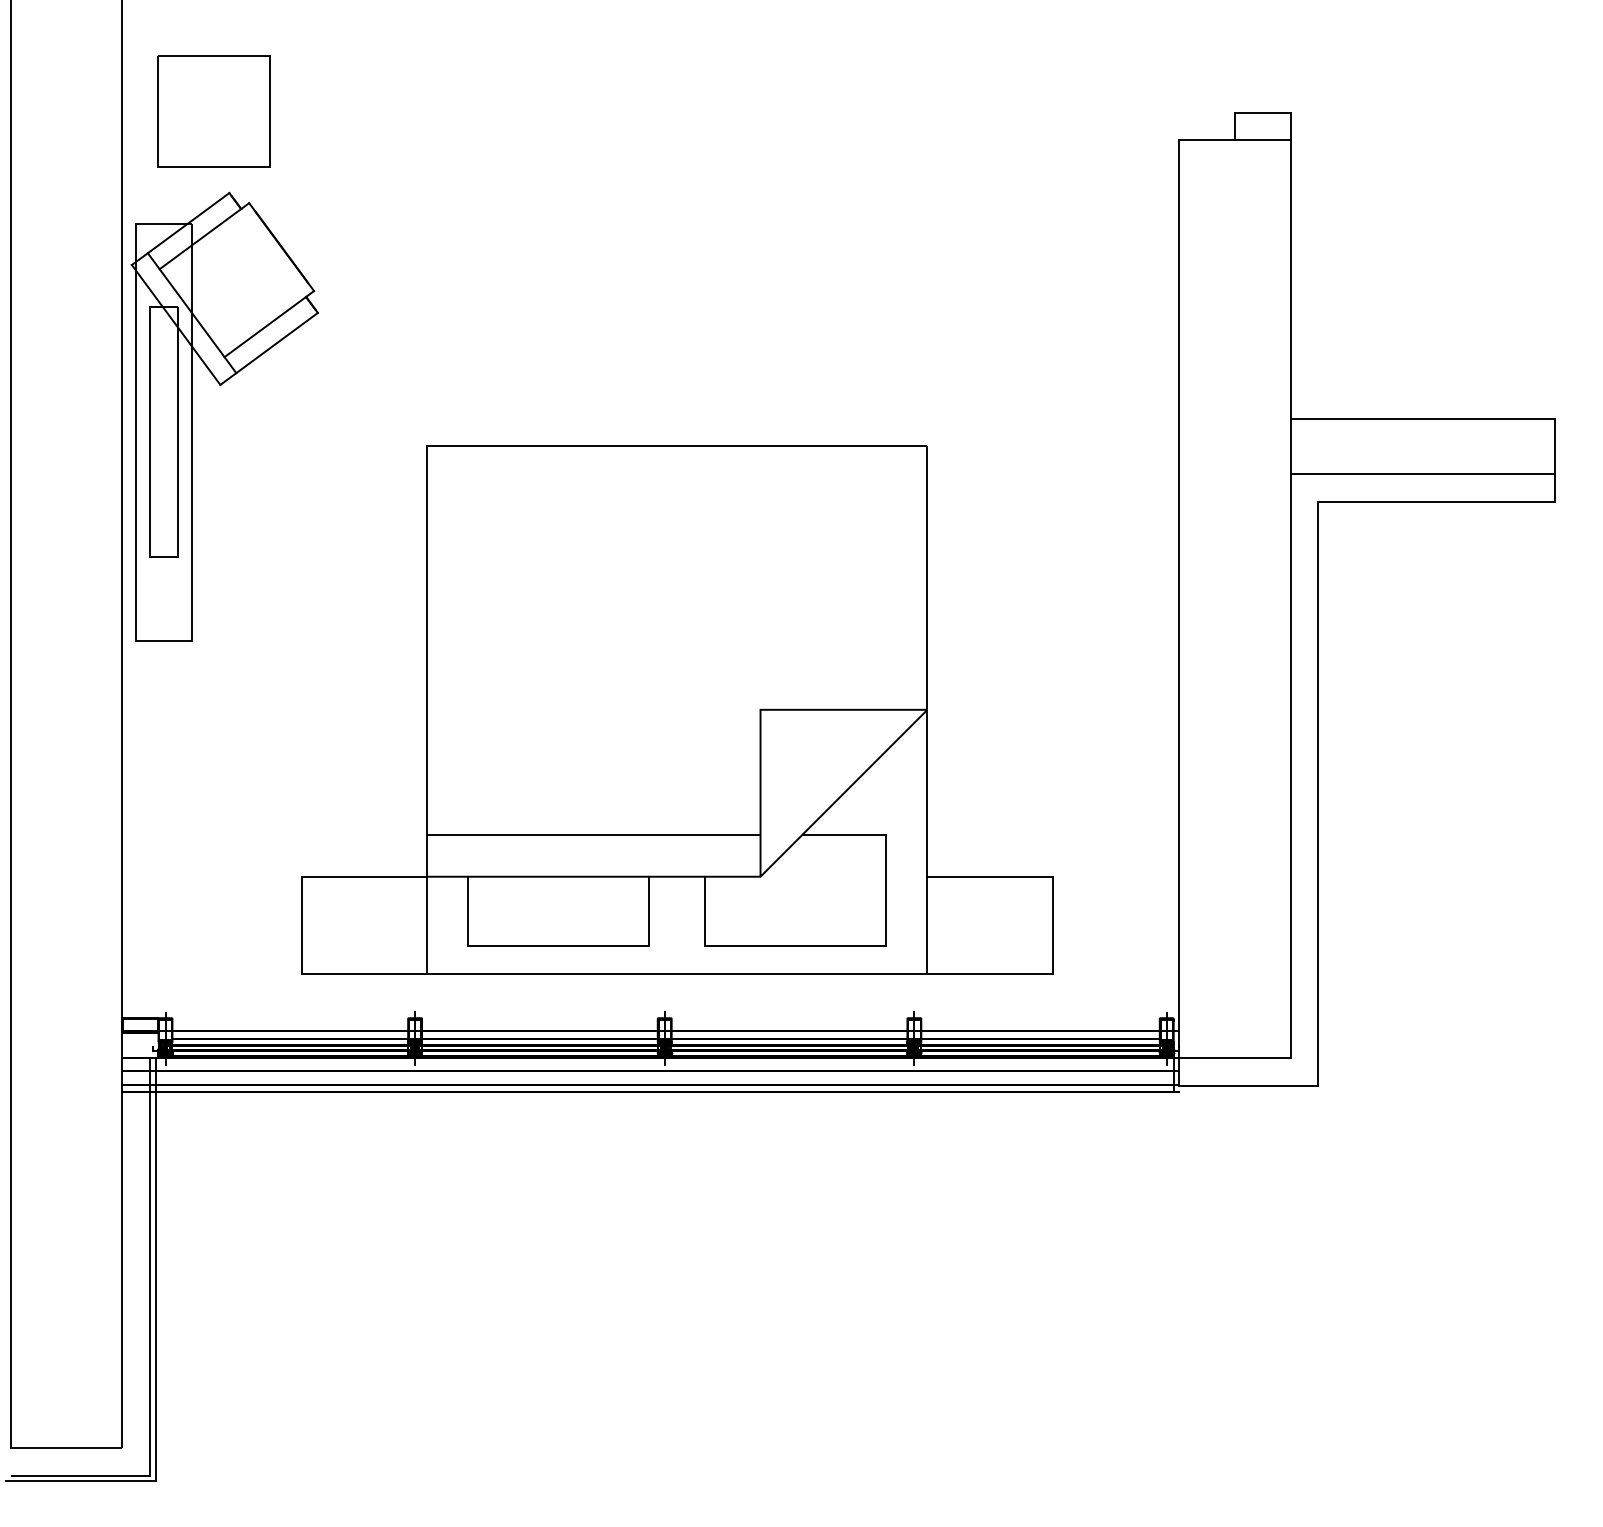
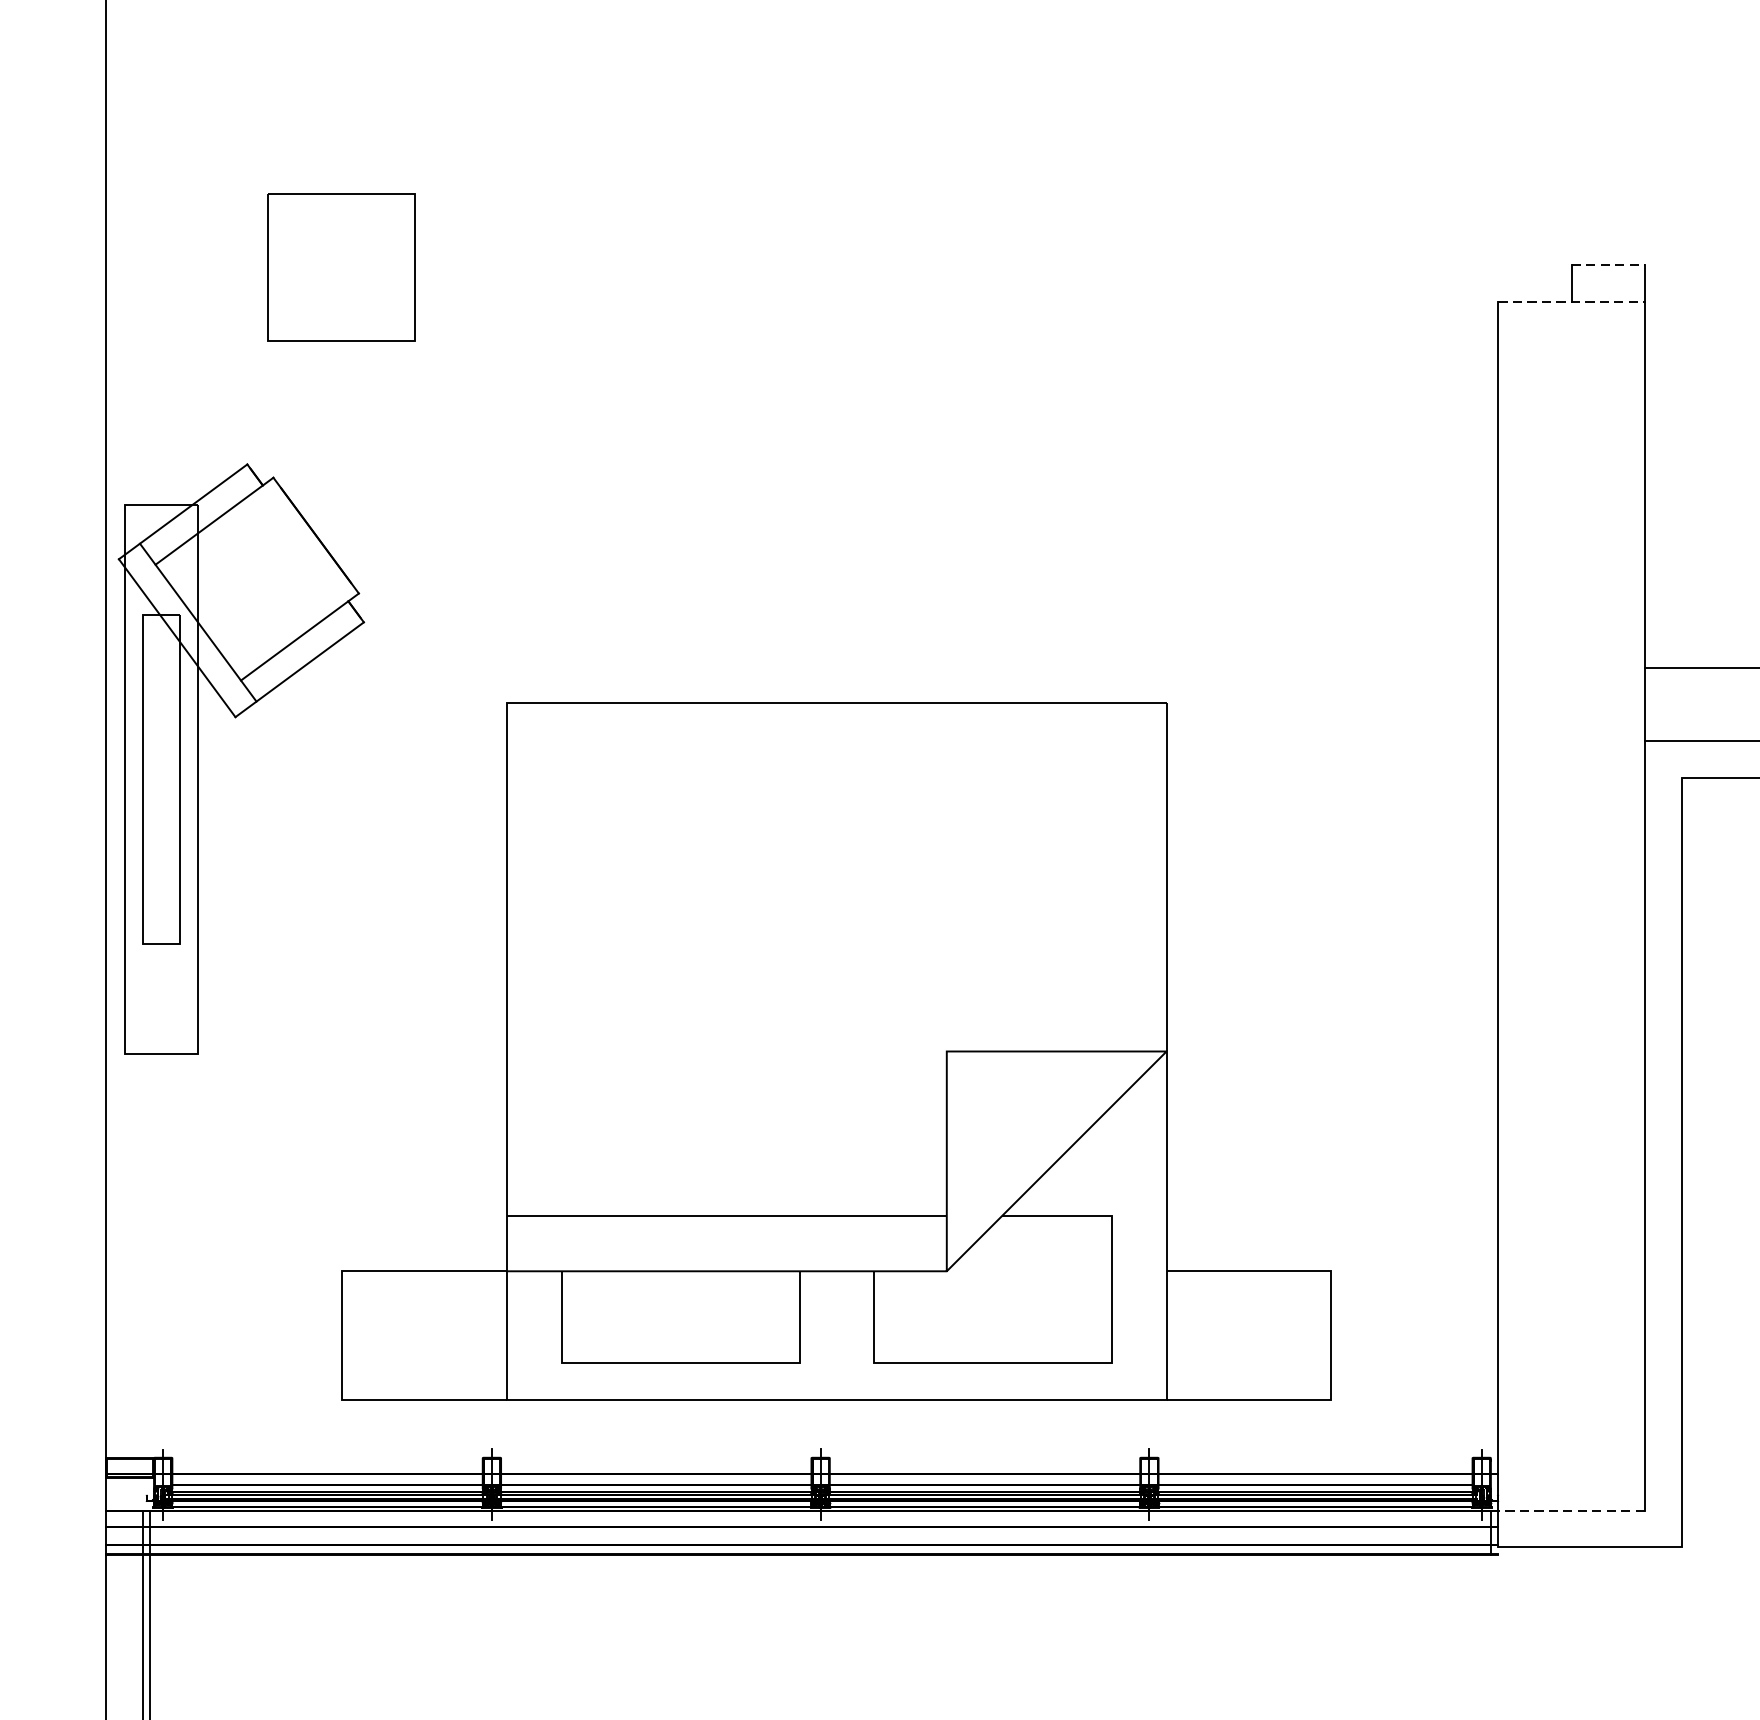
part: (213, 111) -> (340, 267), moved
line: (1262, 112) -> (1607, 264), solid -> dashed
line: (1235, 140) -> (1572, 301), solid -> dashed
part: (220, 386) -> (235, 719), moved
line: (1235, 1058) -> (1572, 1510), solid -> dashed

